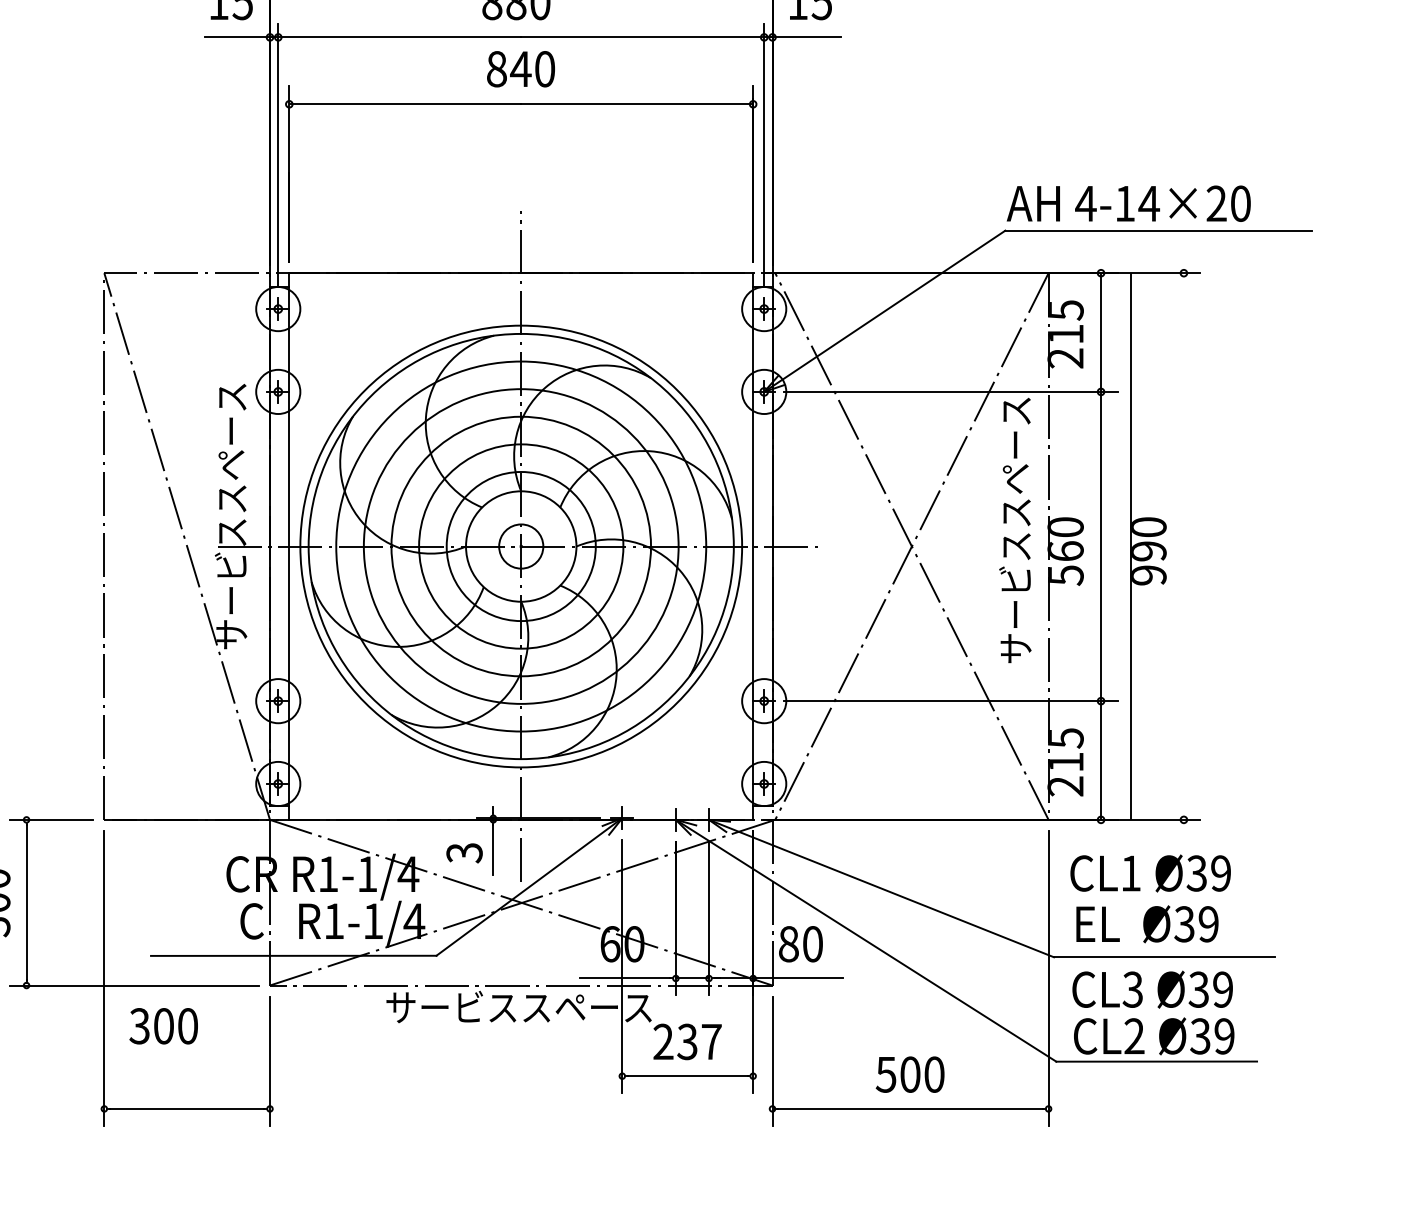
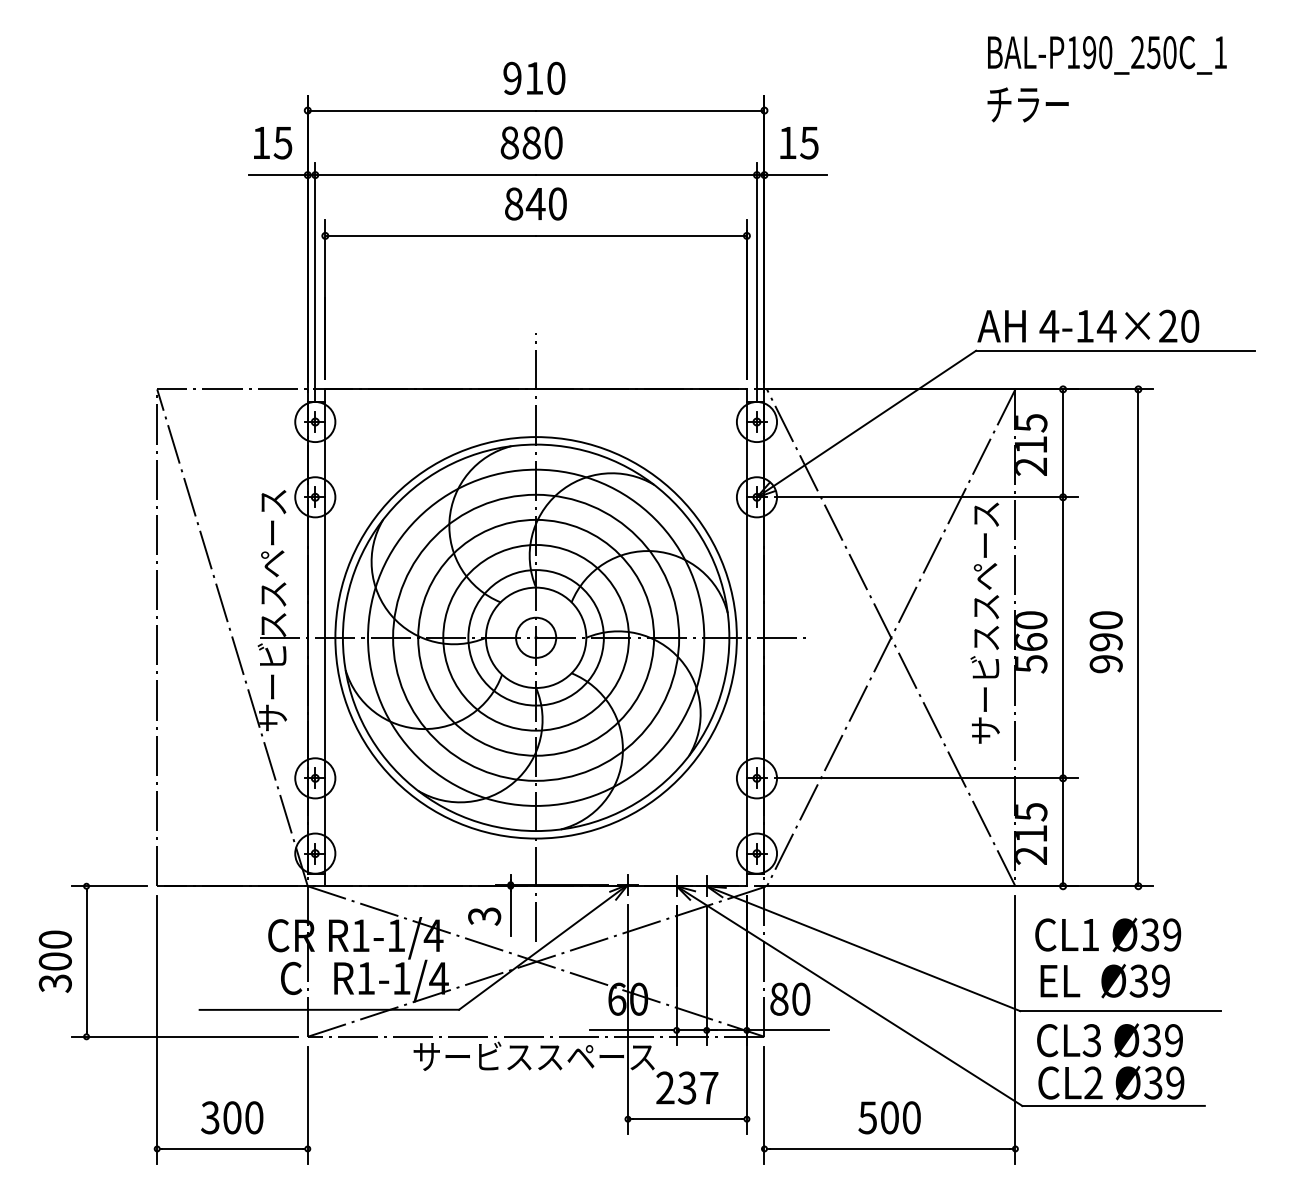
line: (1131, 546) -> (1138, 637), moved
text: (164, 1025) -> (232, 1117), moved

